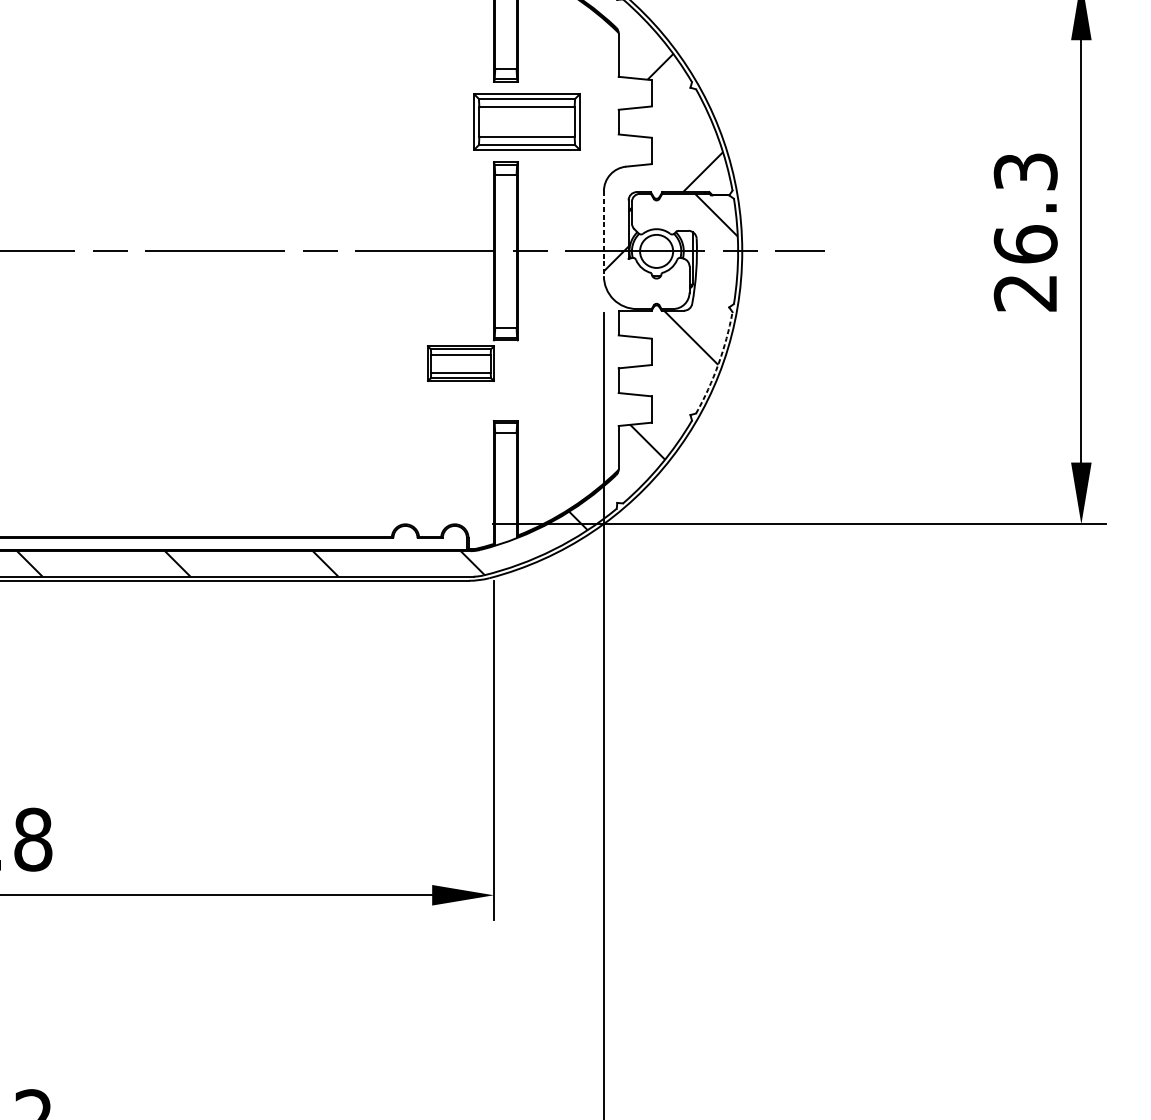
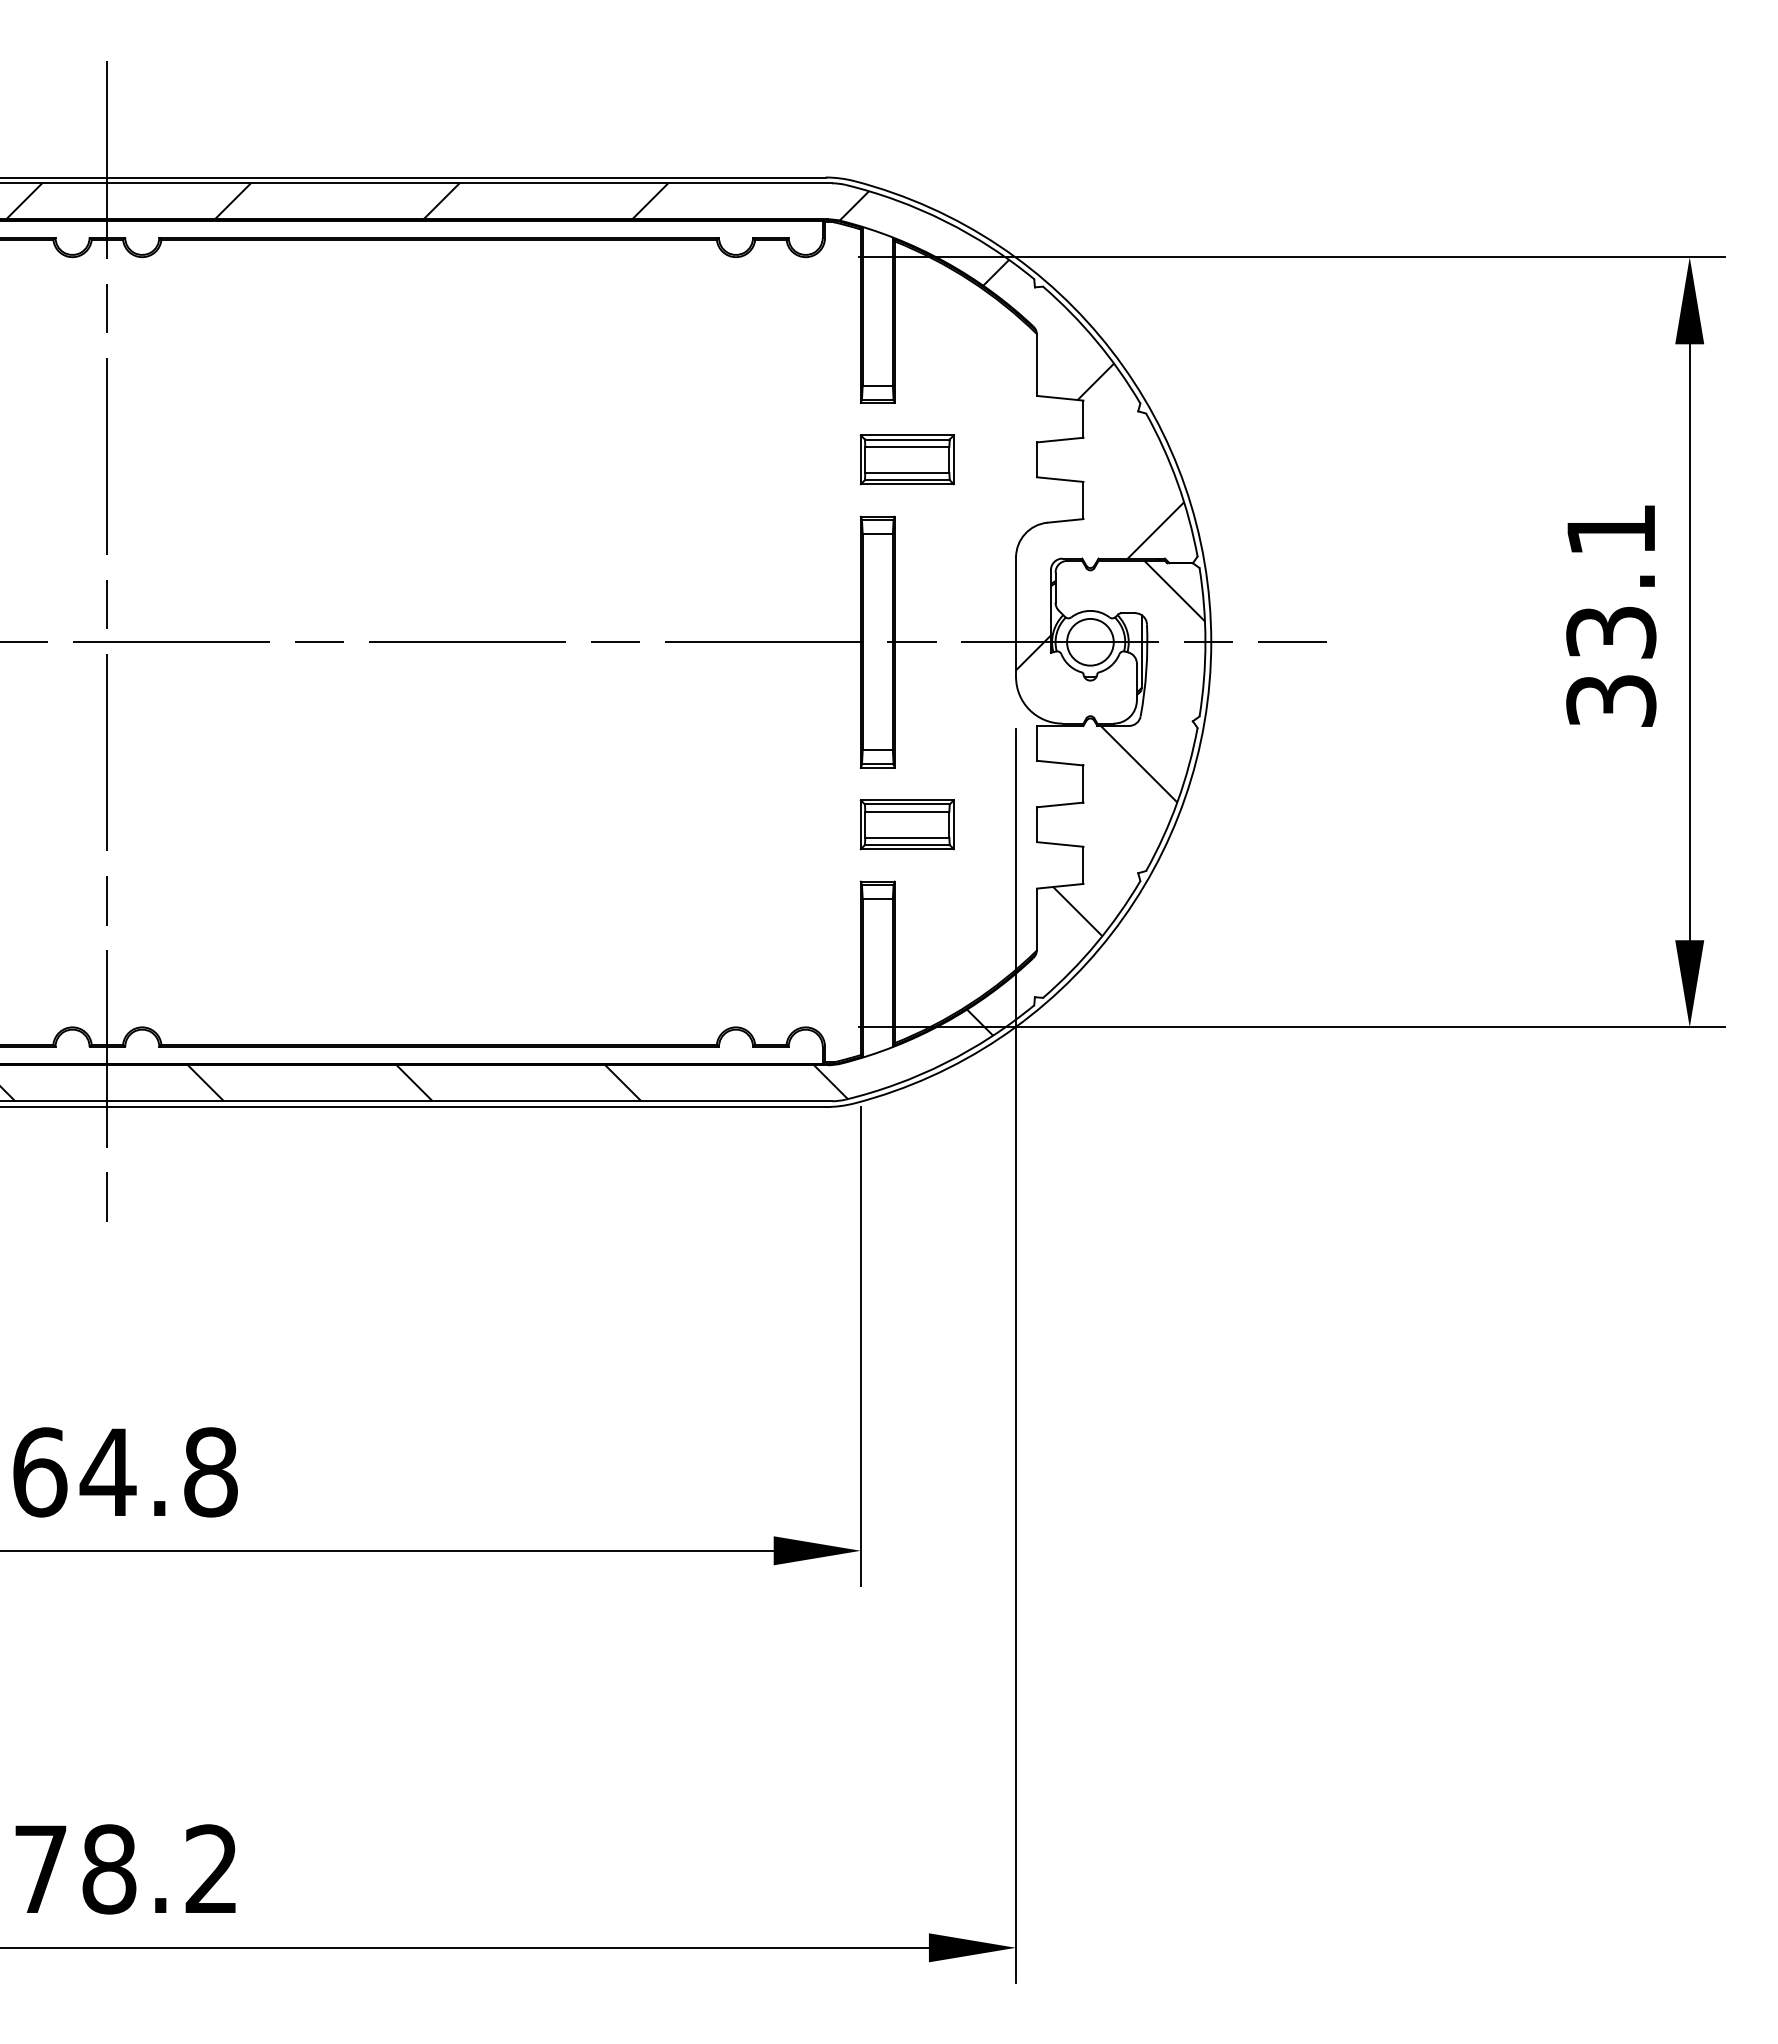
part: (526, 121) -> (906, 459), size x0.62
text: (1025, 232) -> (1611, 615), 26.3 -> 33.1
line: (604, 233) -> (1016, 617), dashed -> solid
part: (460, 363) -> (906, 824), moved
arc: (718, 364) -> (1177, 801), dashed -> solid

